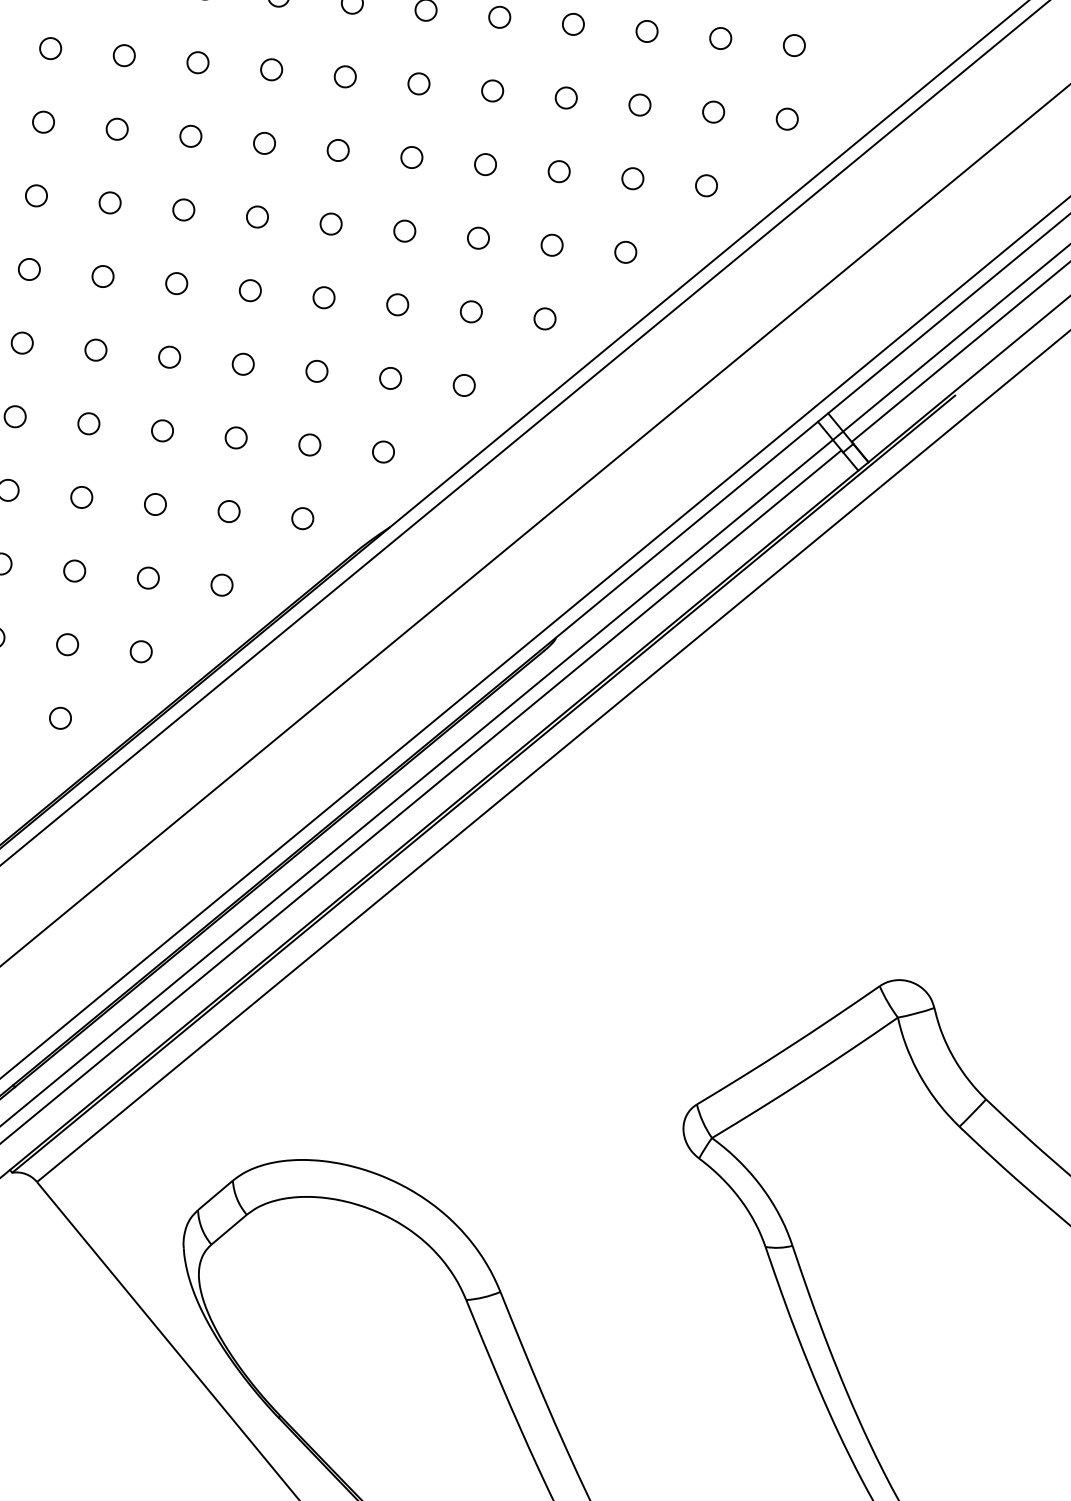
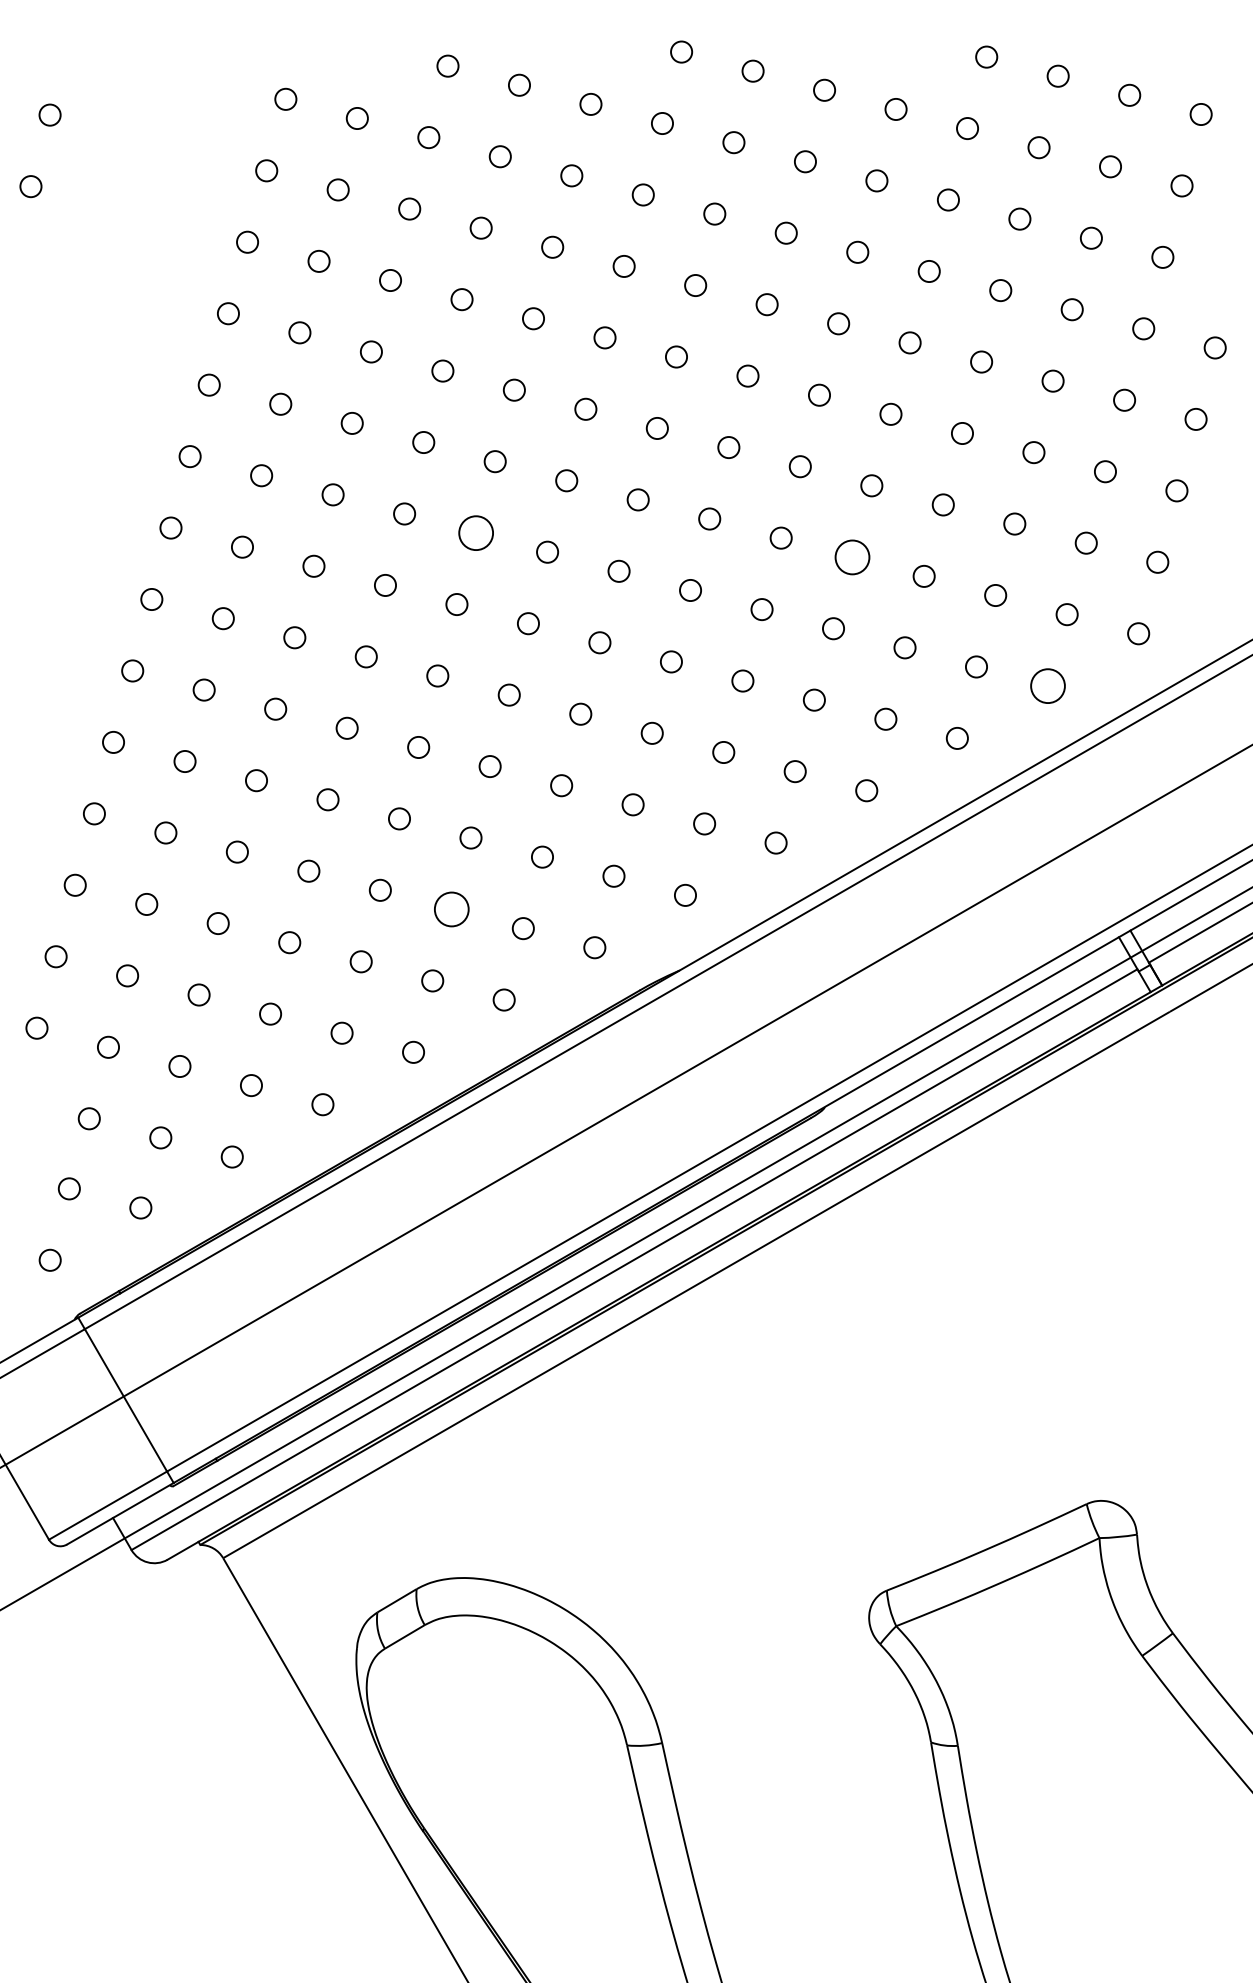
circle: (492, 90) -> (852, 556), size x1.6
circle: (116, 128) -> (475, 532), size x1.6
circle: (705, 185) -> (1047, 685), size x1.6
circle: (155, 504) -> (451, 909), size x1.6

